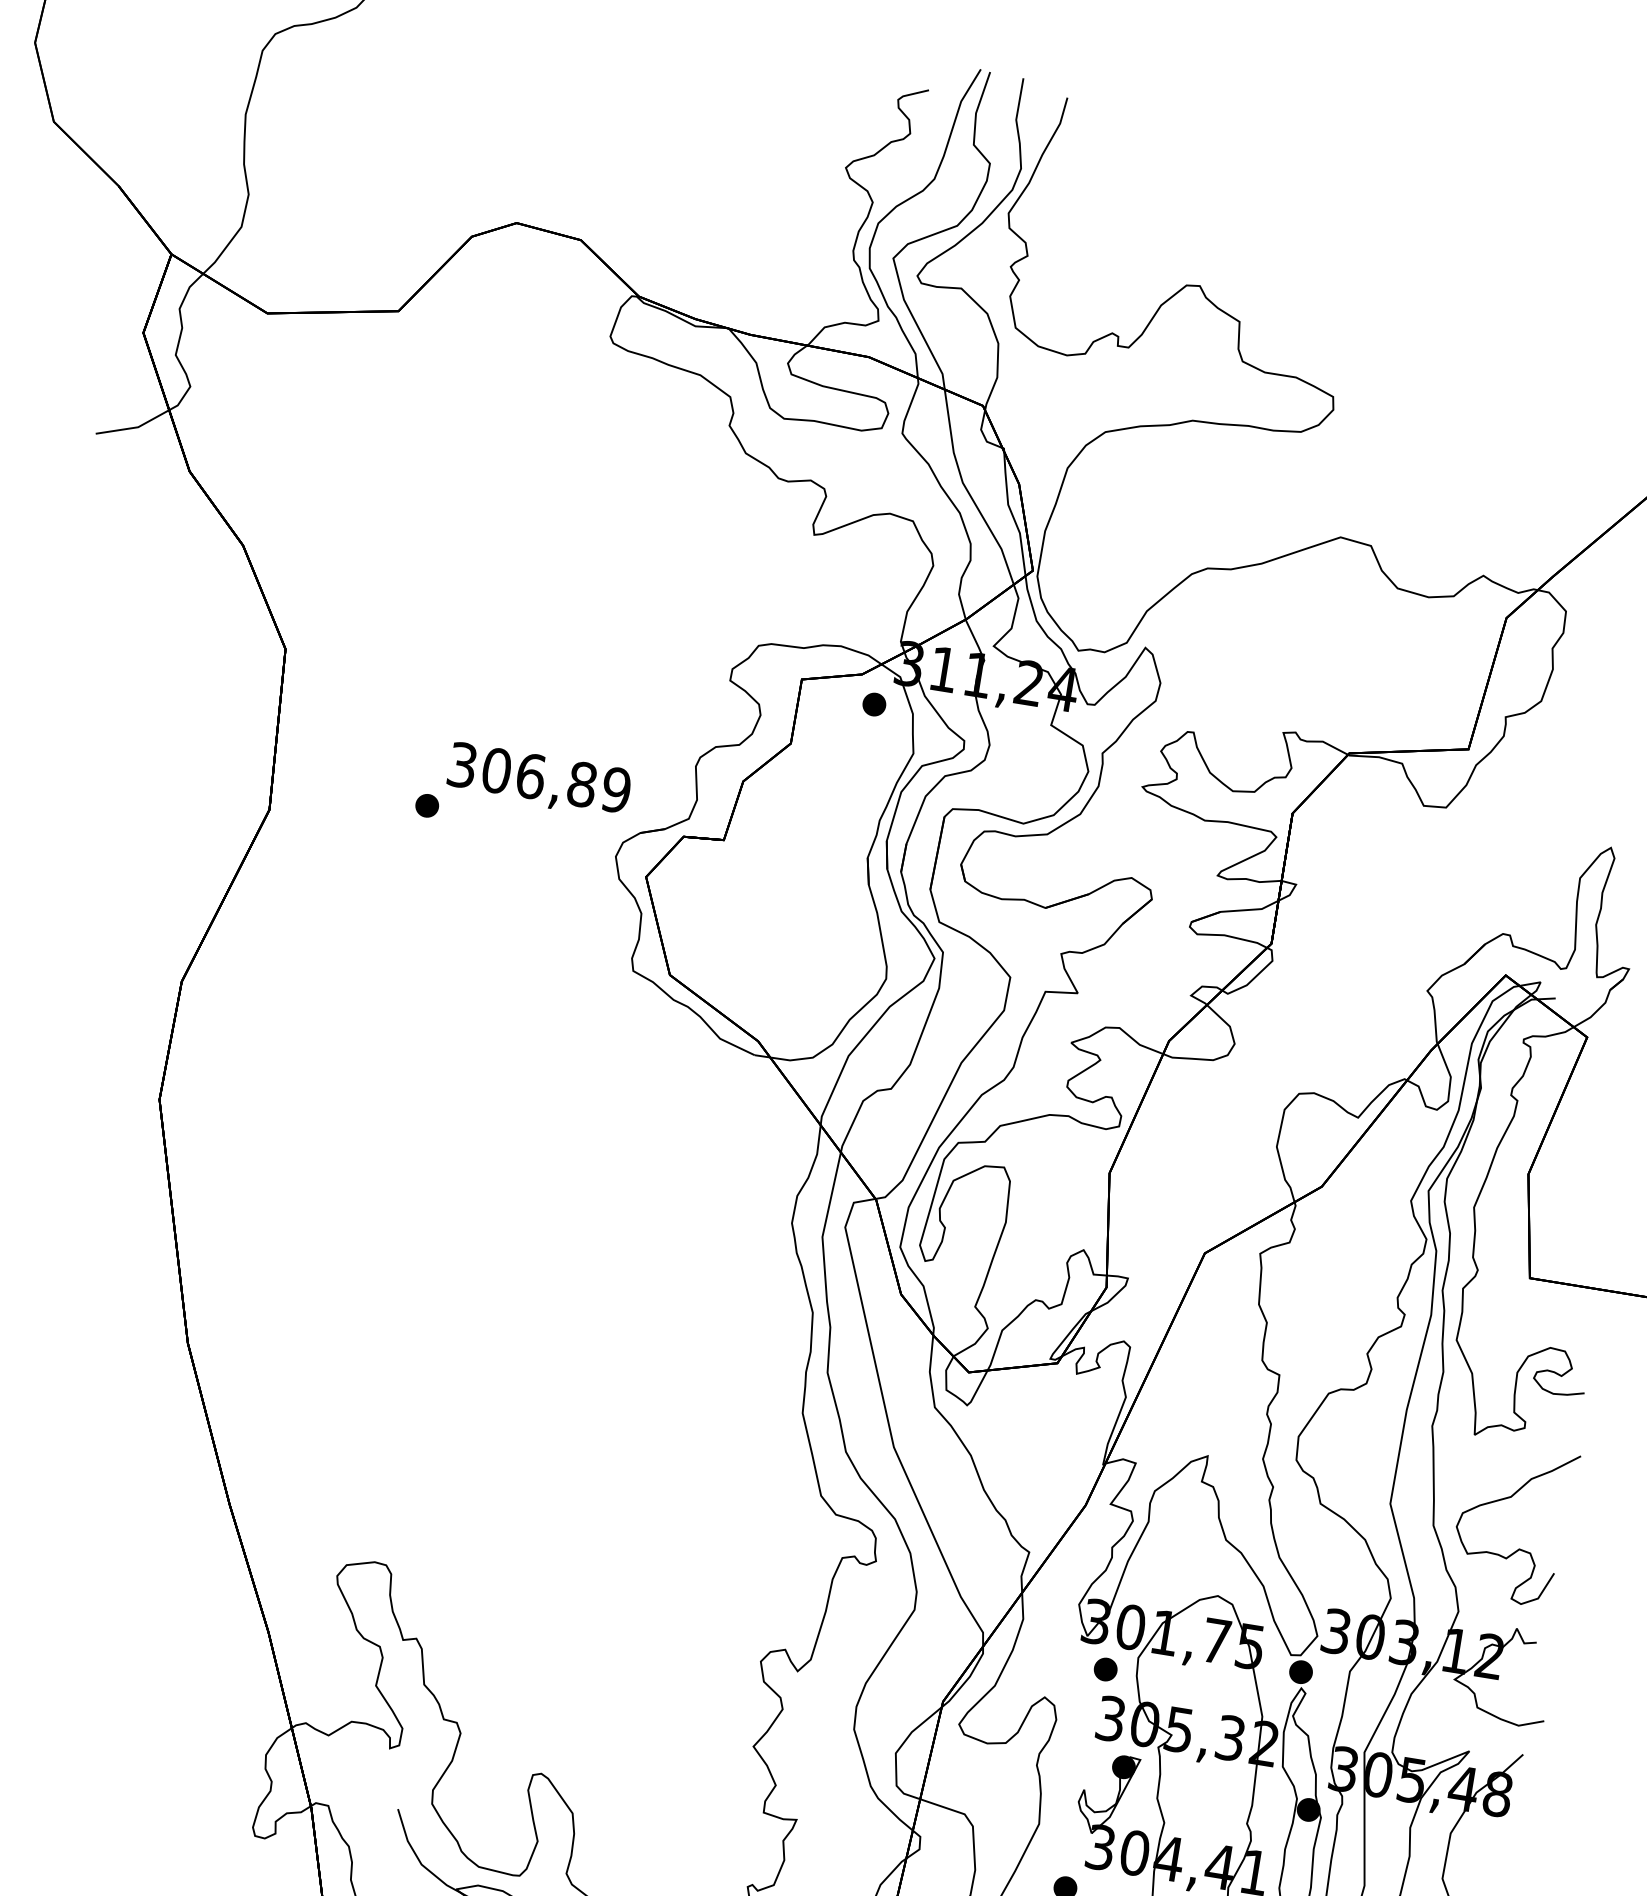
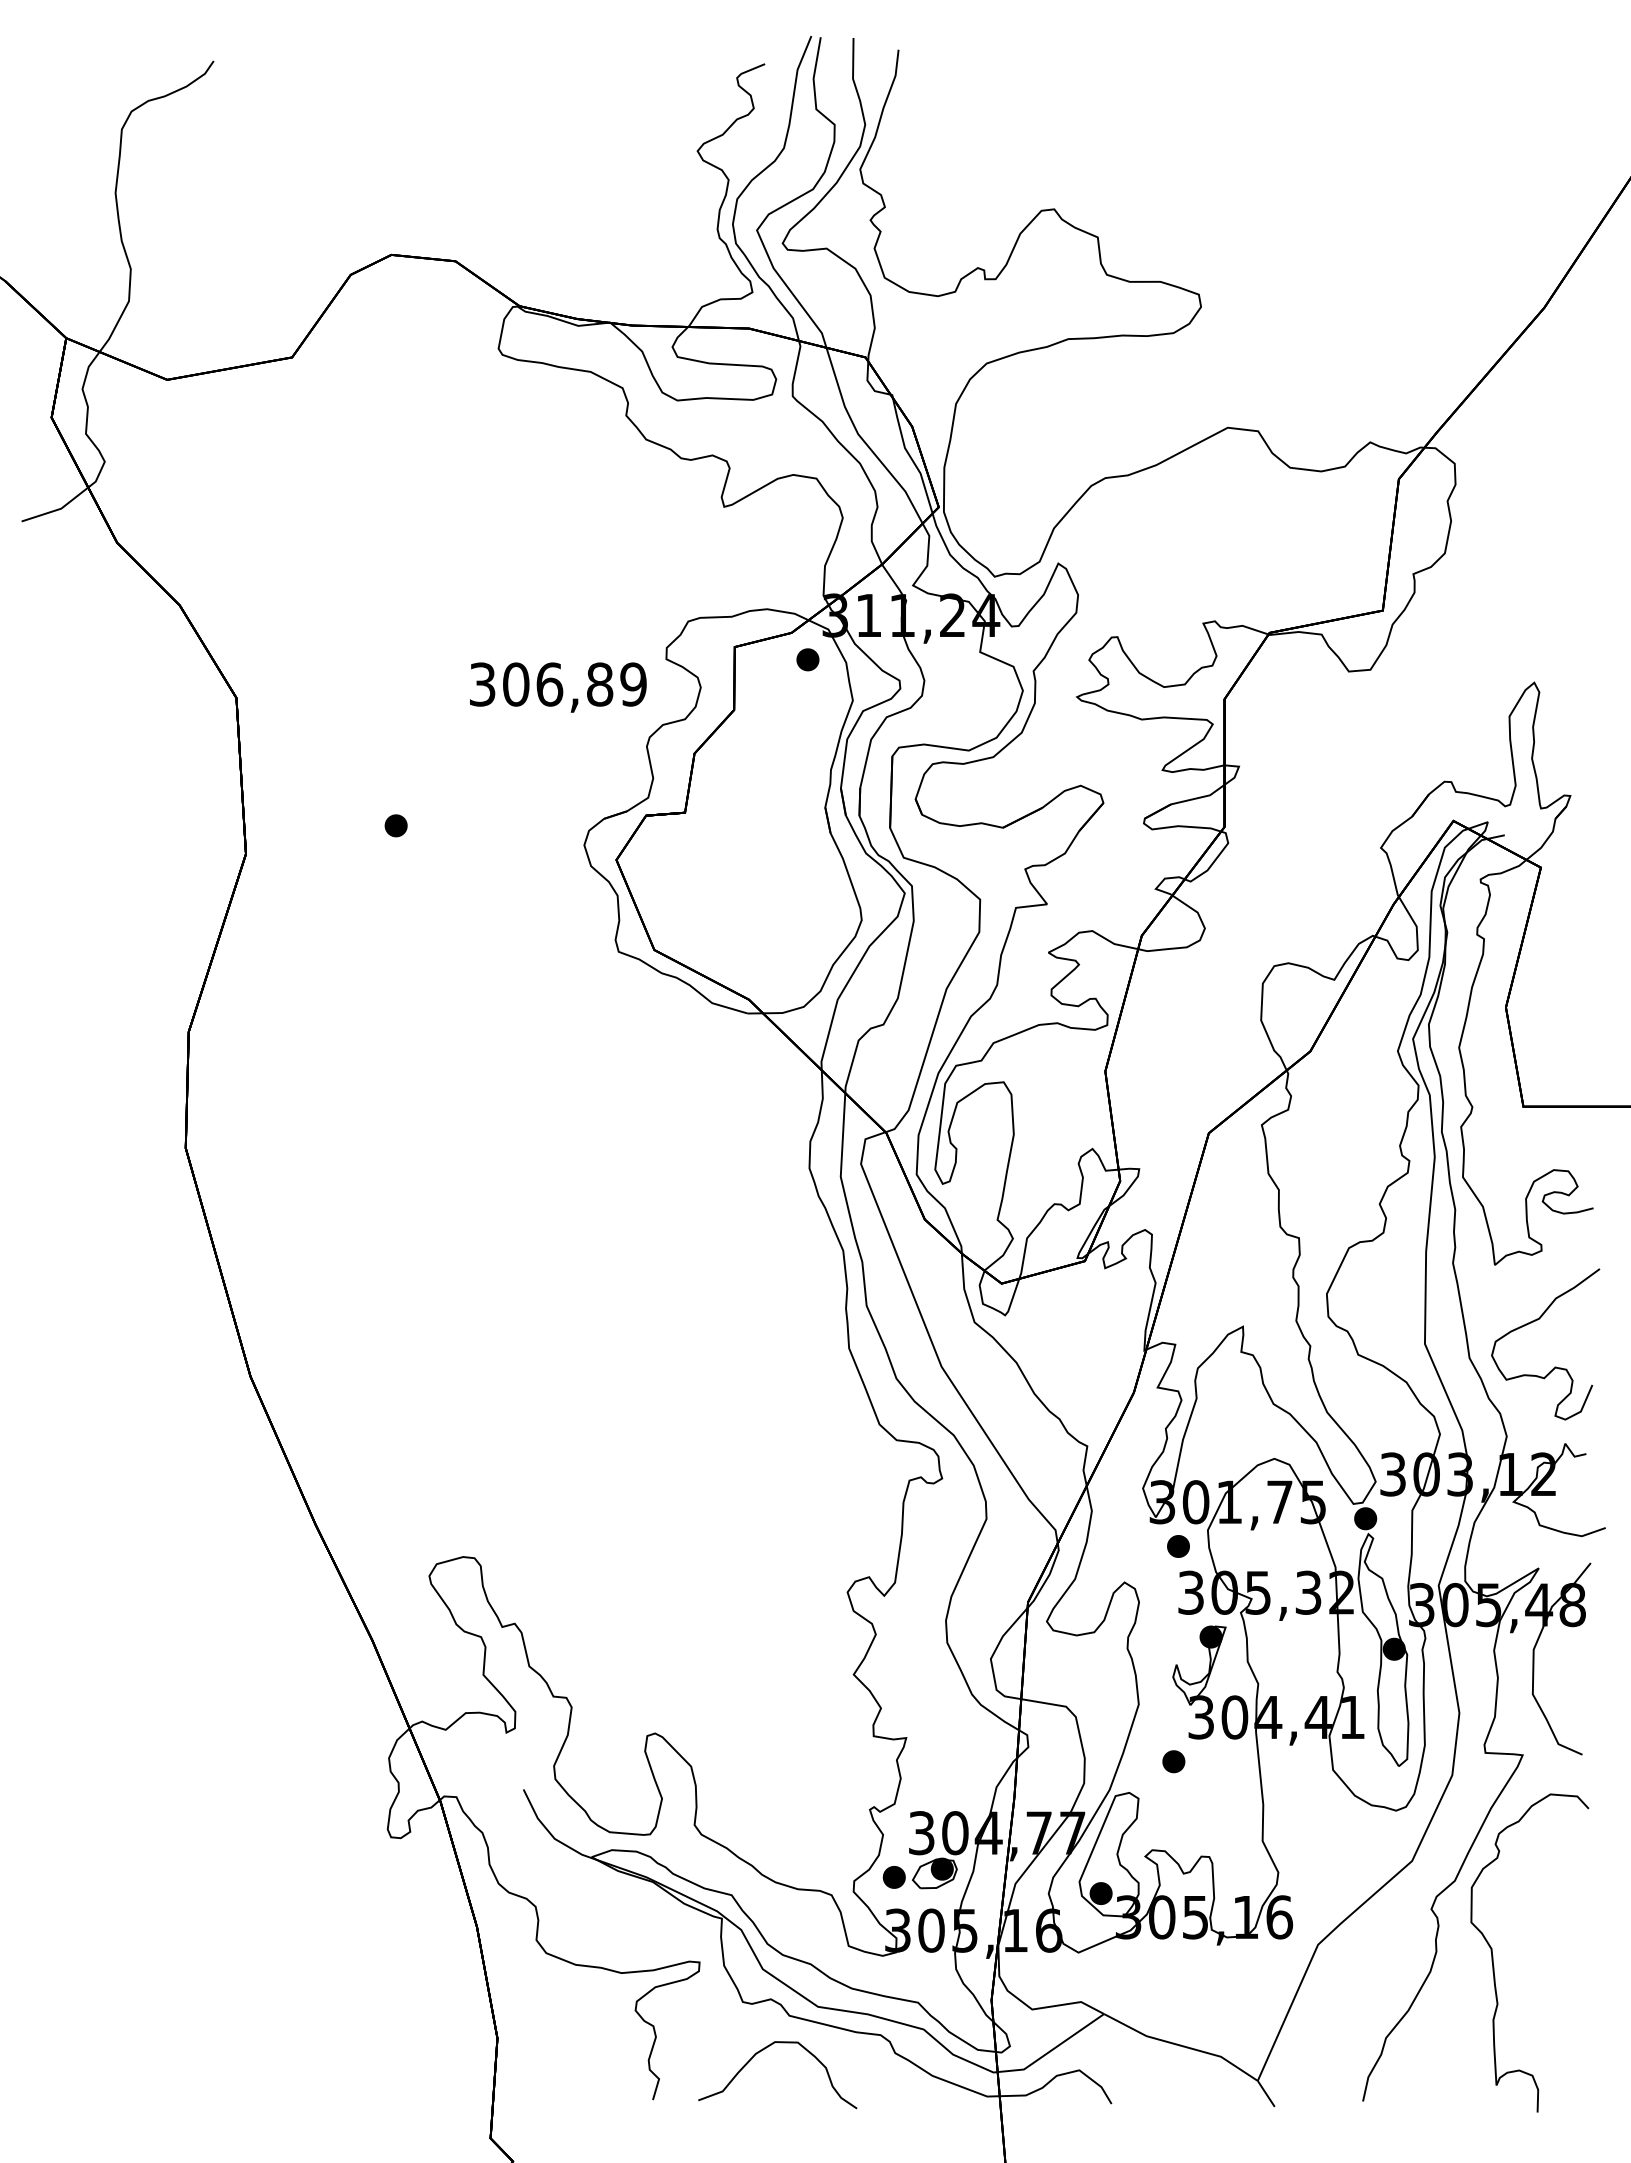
text: (539, 780) -> (558, 687), moved

